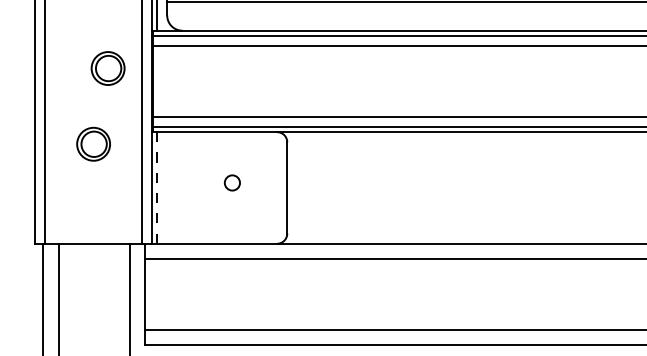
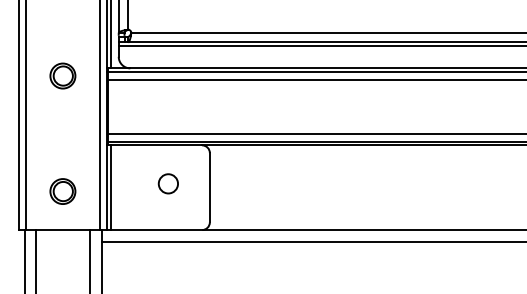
part: (107, 67) -> (62, 75), moved
part: (93, 144) -> (62, 191), moved
circle: (231, 182) -> (167, 183), size x1.67
line: (157, 187) -> (111, 187), dashed -> solid

